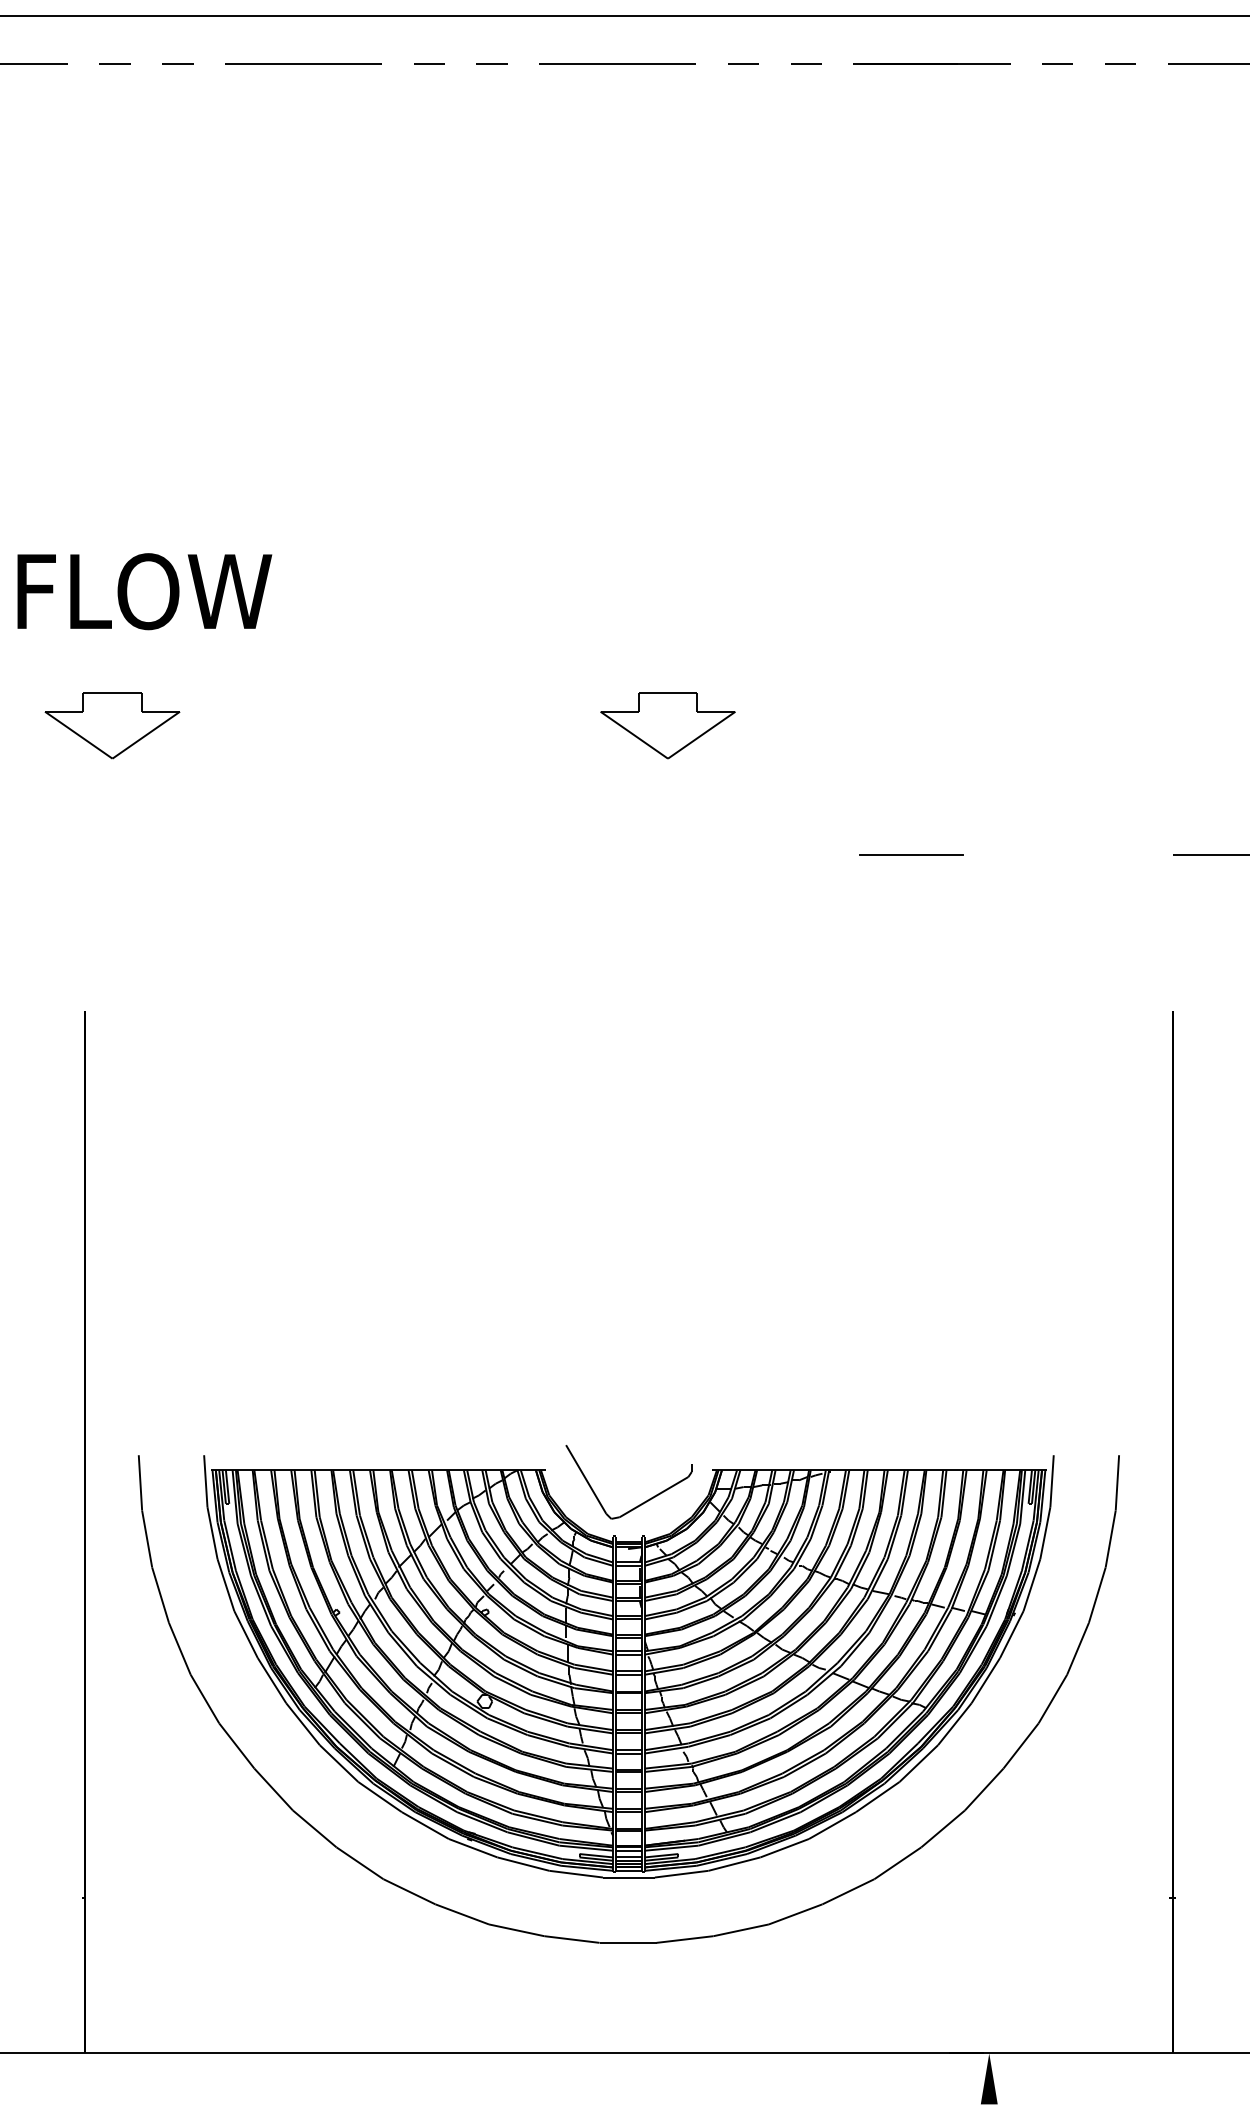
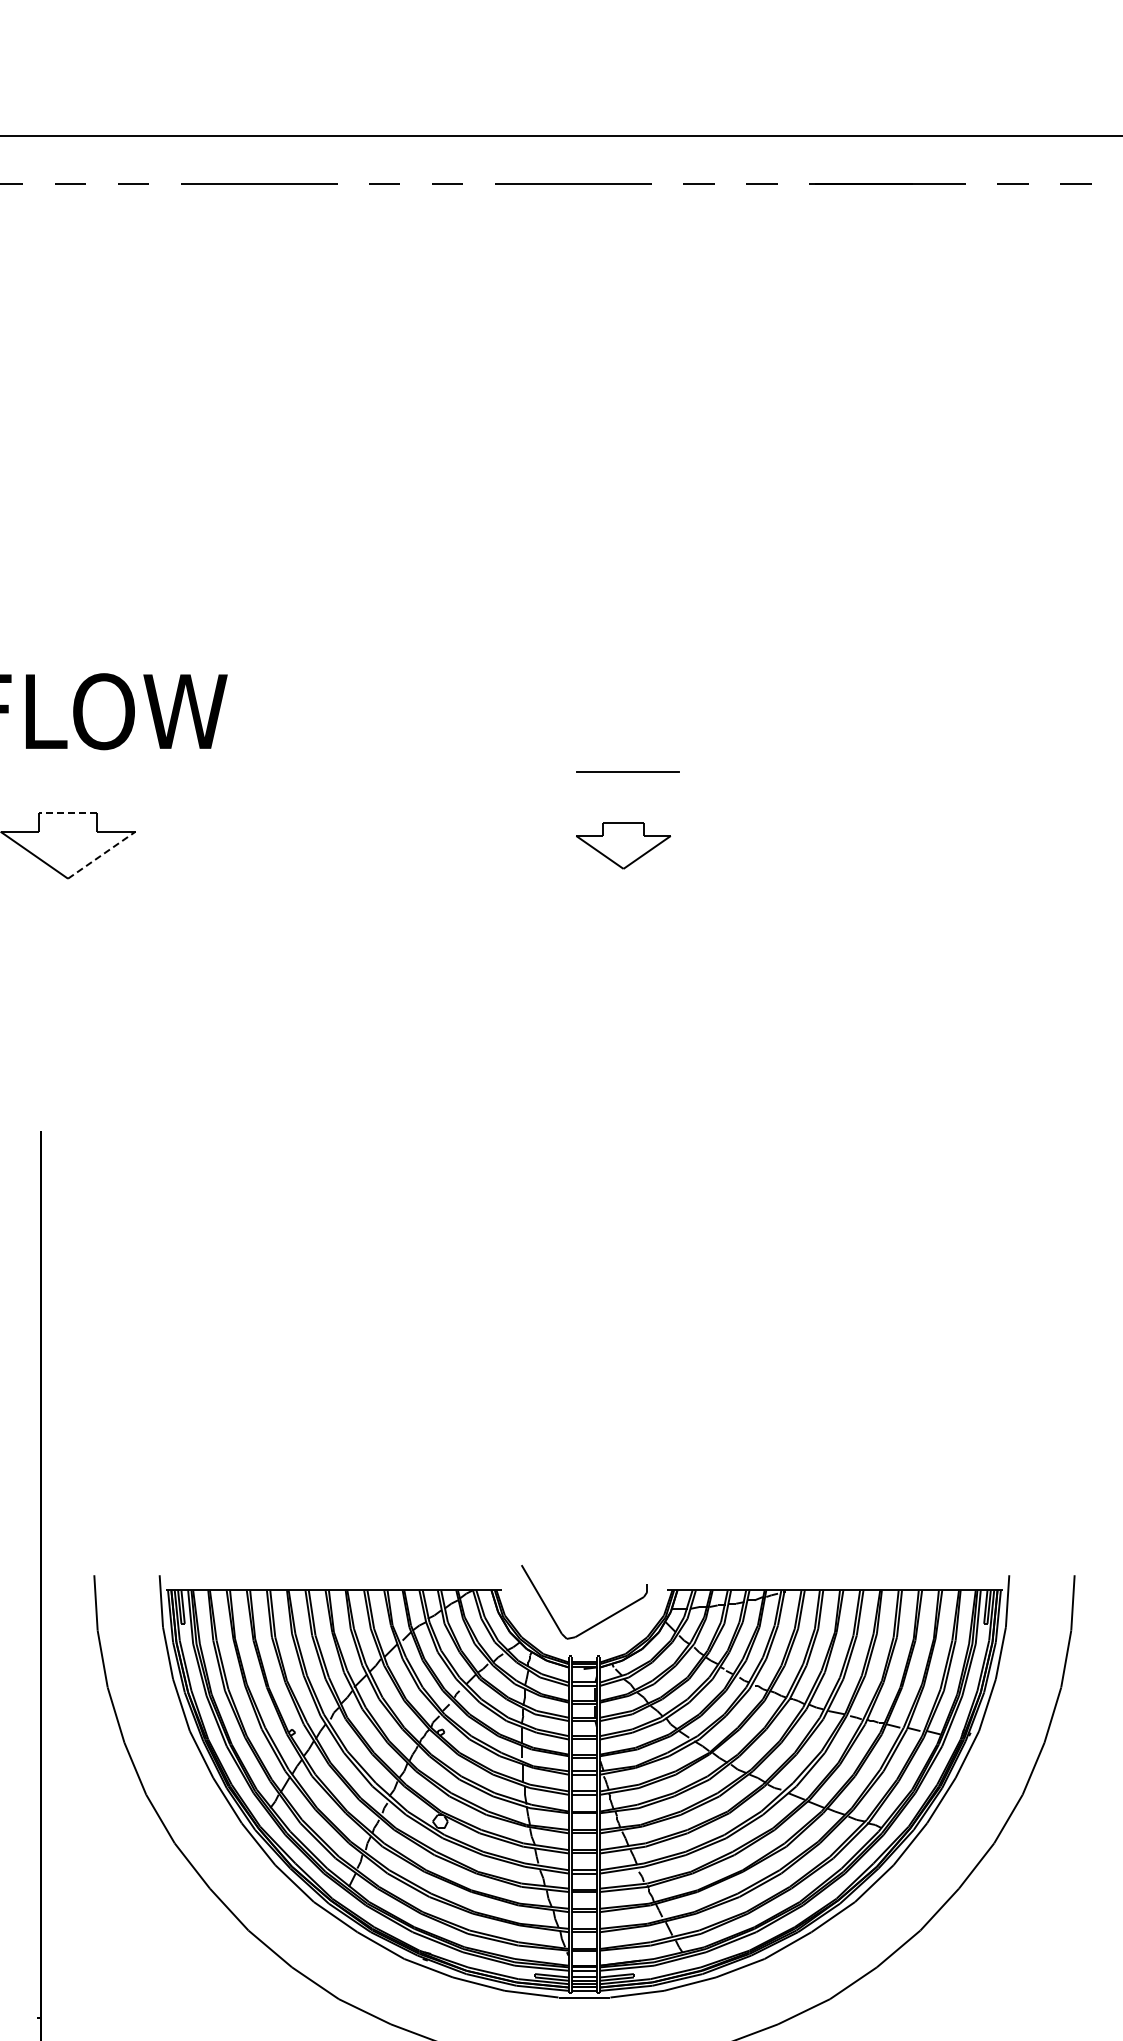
line: (112, 692) -> (68, 812), solid -> dashed
part: (667, 725) -> (623, 845), size x0.7
line: (146, 734) -> (102, 854), solid -> dashed
line: (911, 854) -> (628, 771), moved

